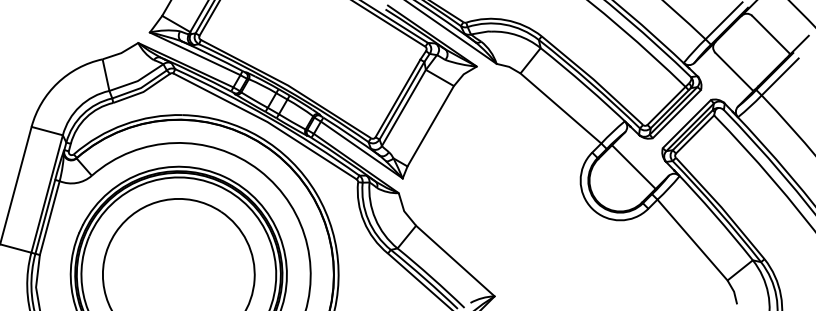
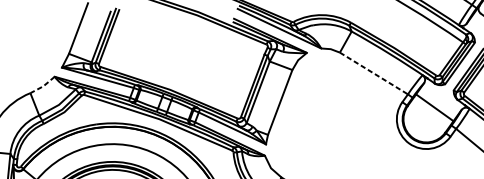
line: (121, 53) -> (43, 86), solid -> dashed
line: (561, 108) -> (374, 73), solid -> dashed

